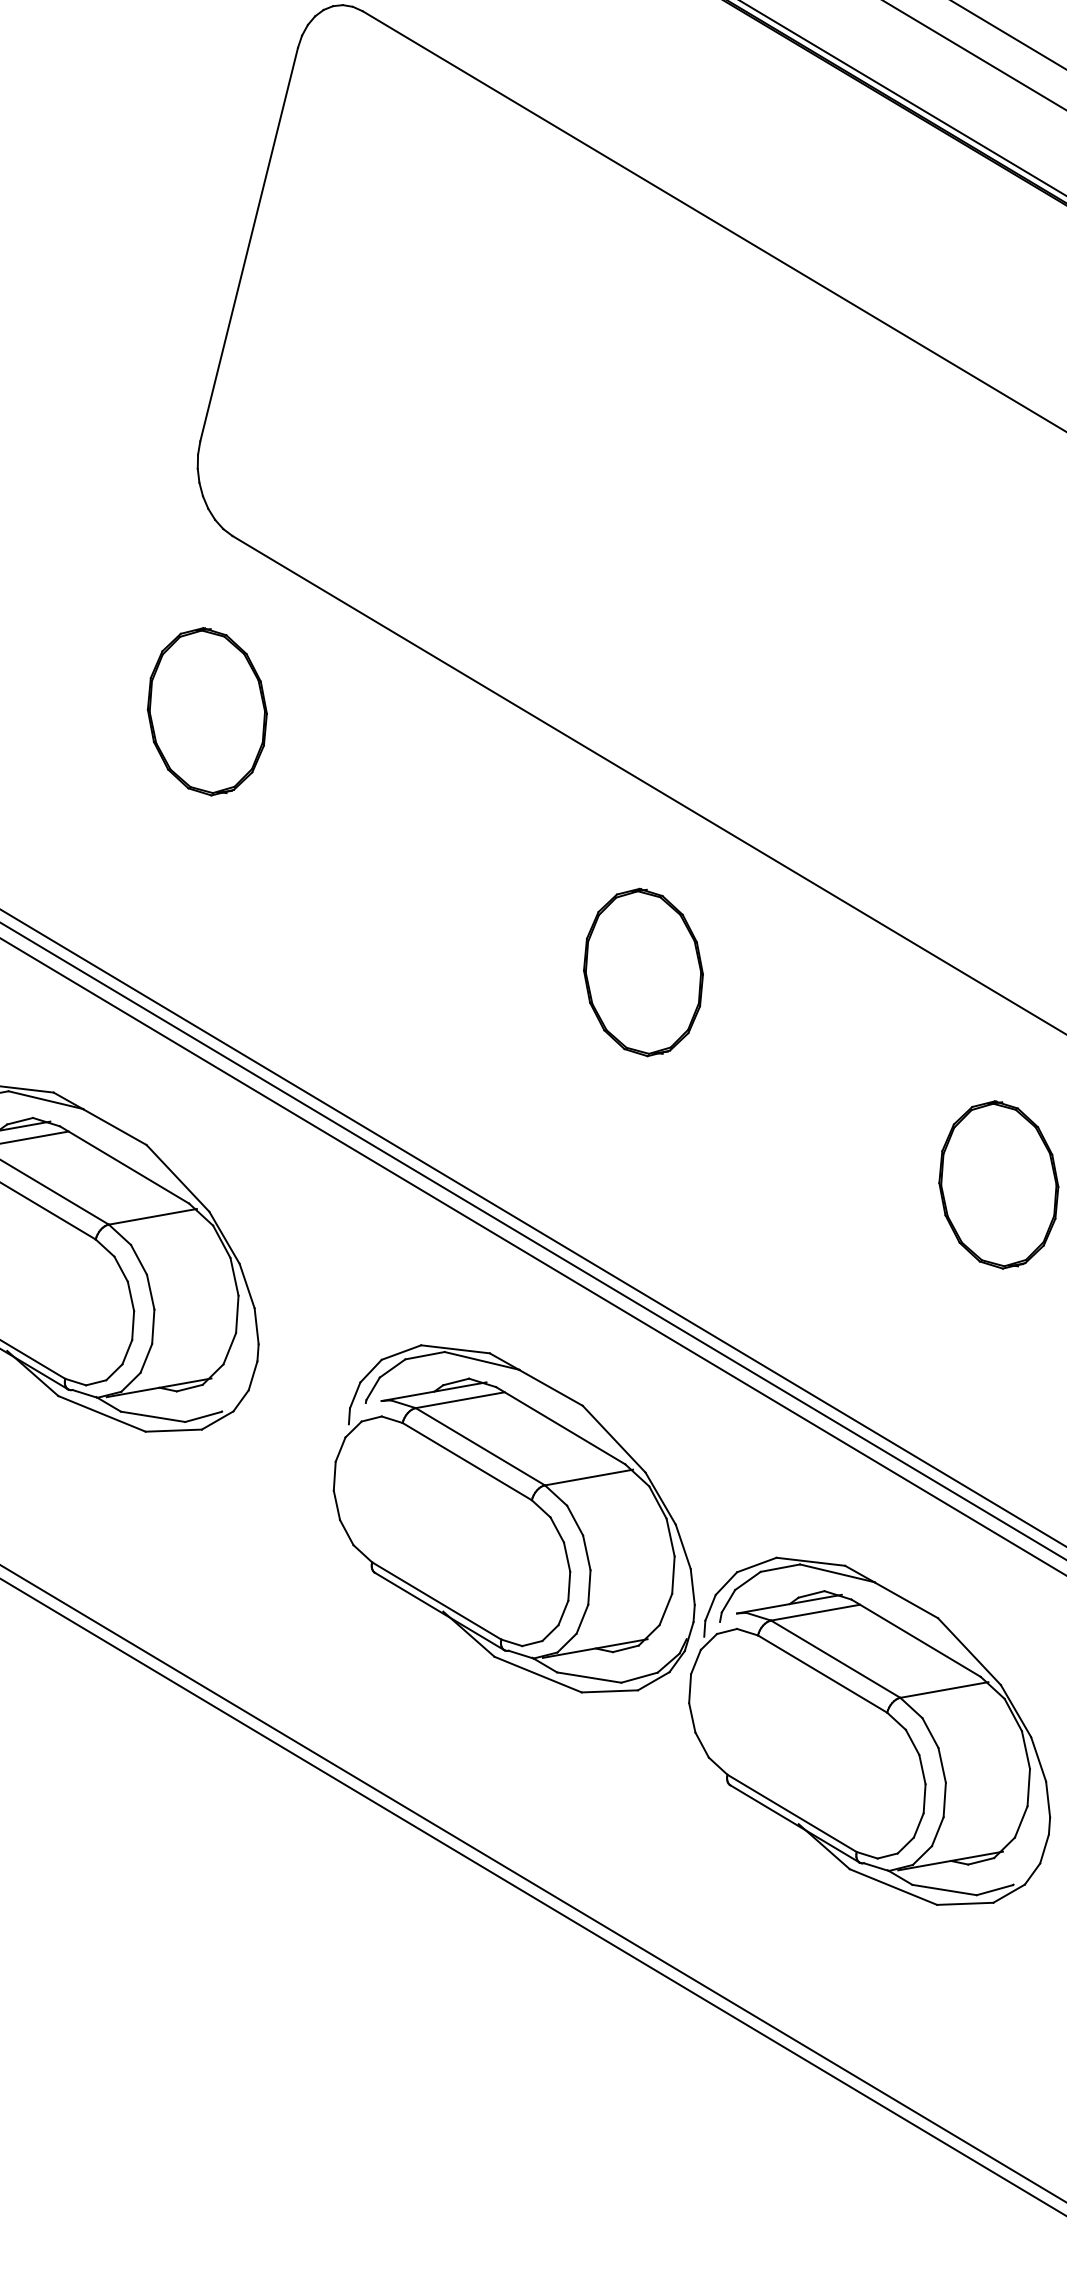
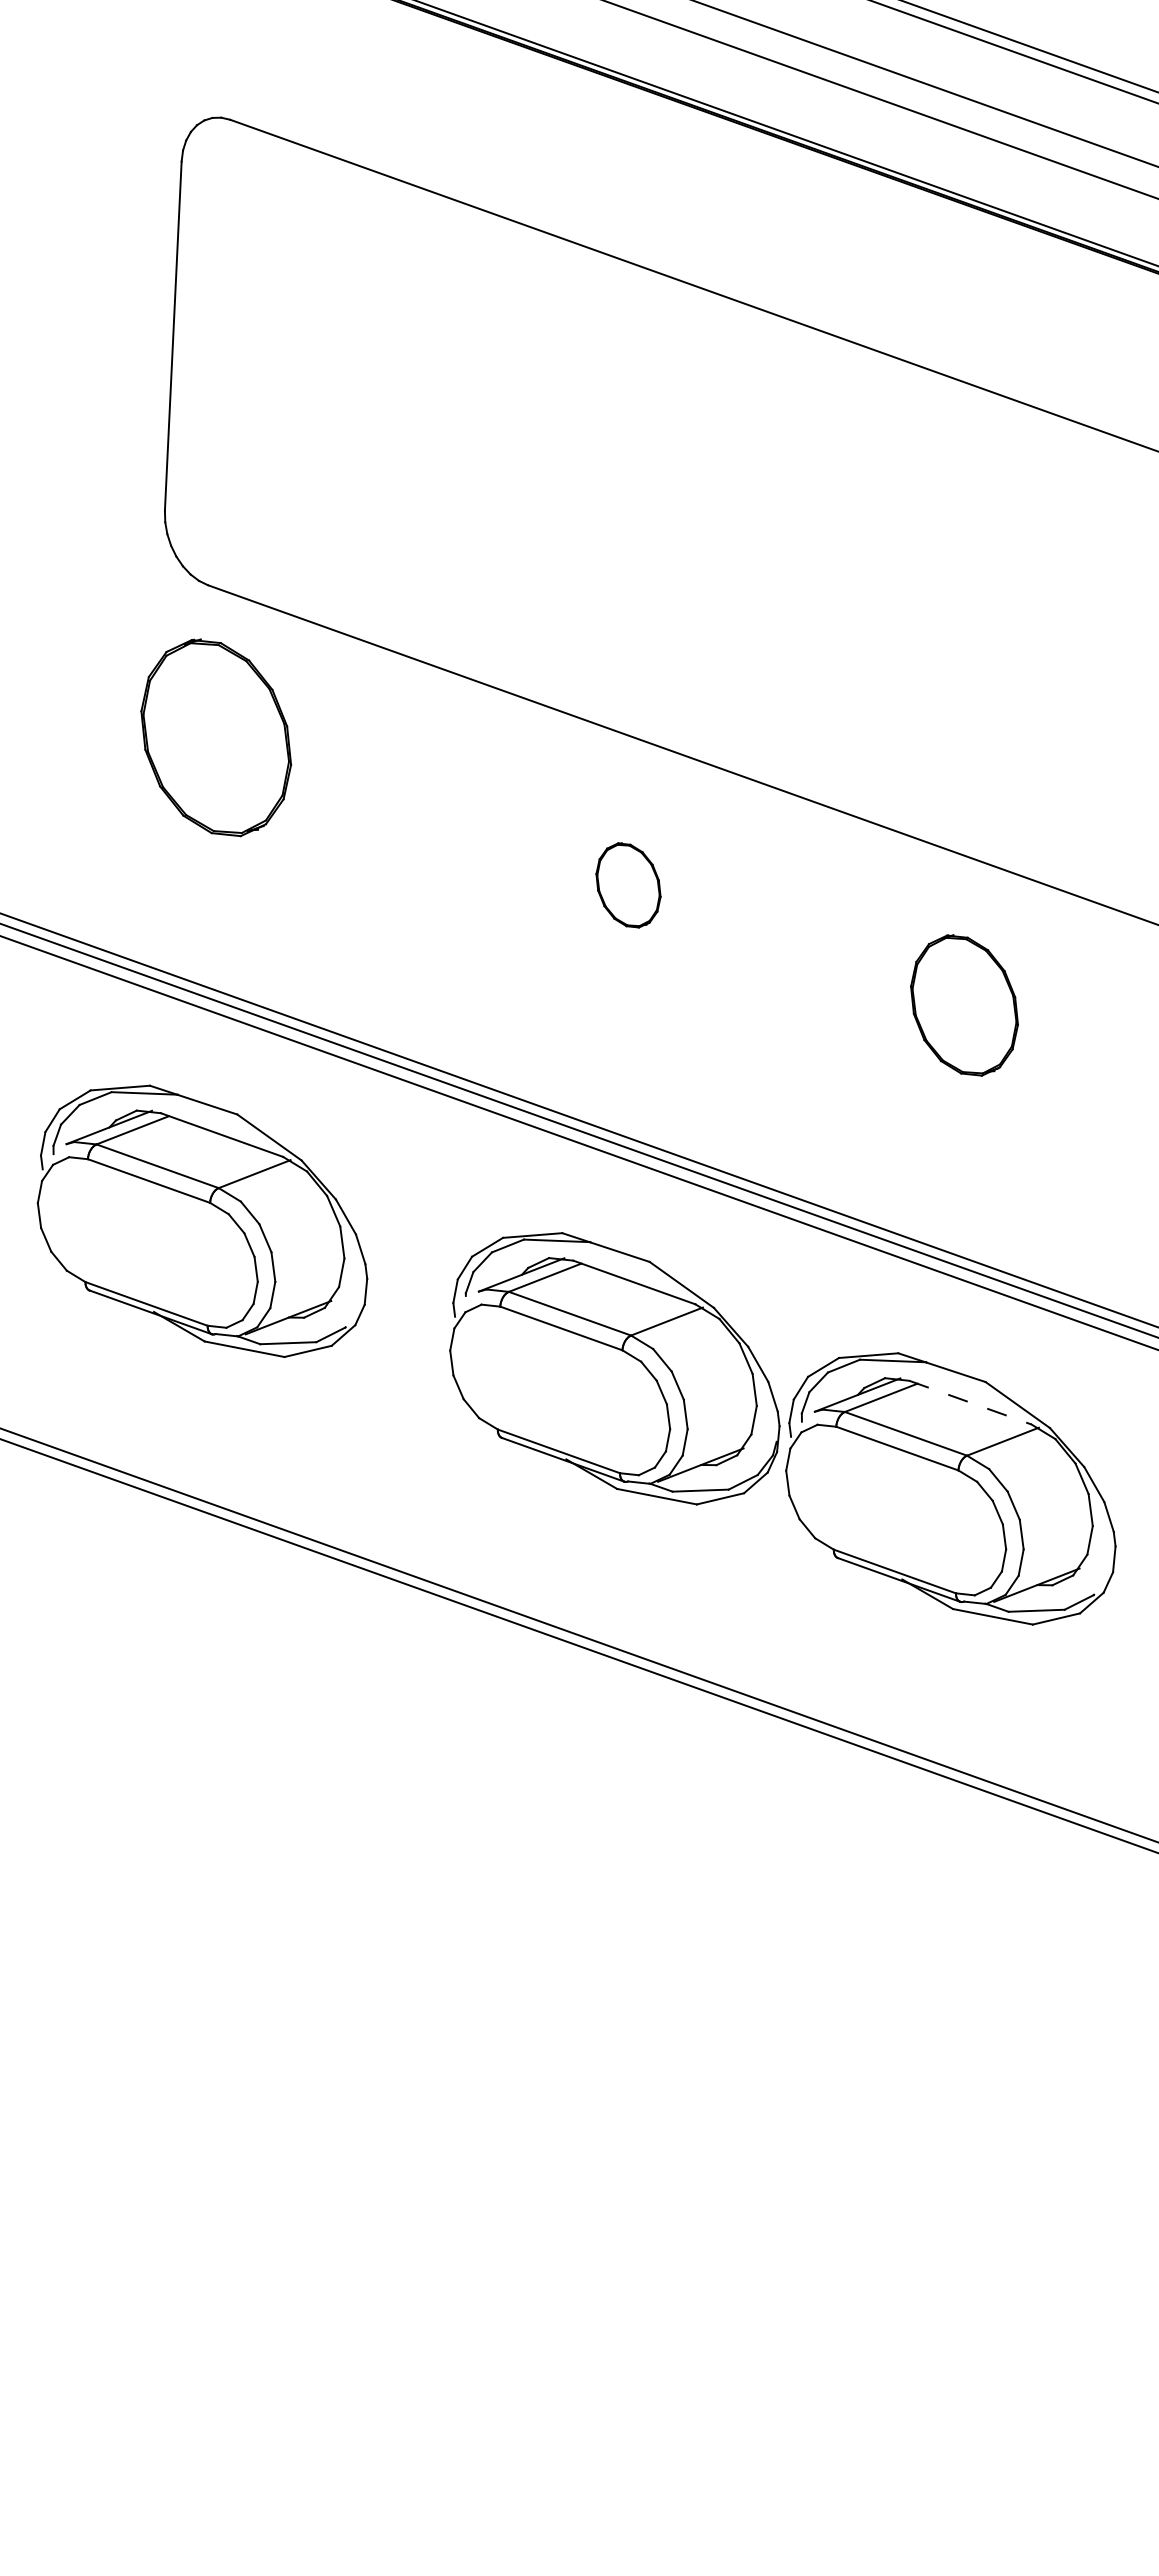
part: (206, 710) -> (215, 737), size x1.4
part: (643, 972) -> (628, 885), size x0.6
line: (916, 1638) -> (970, 1402), solid -> dashed

